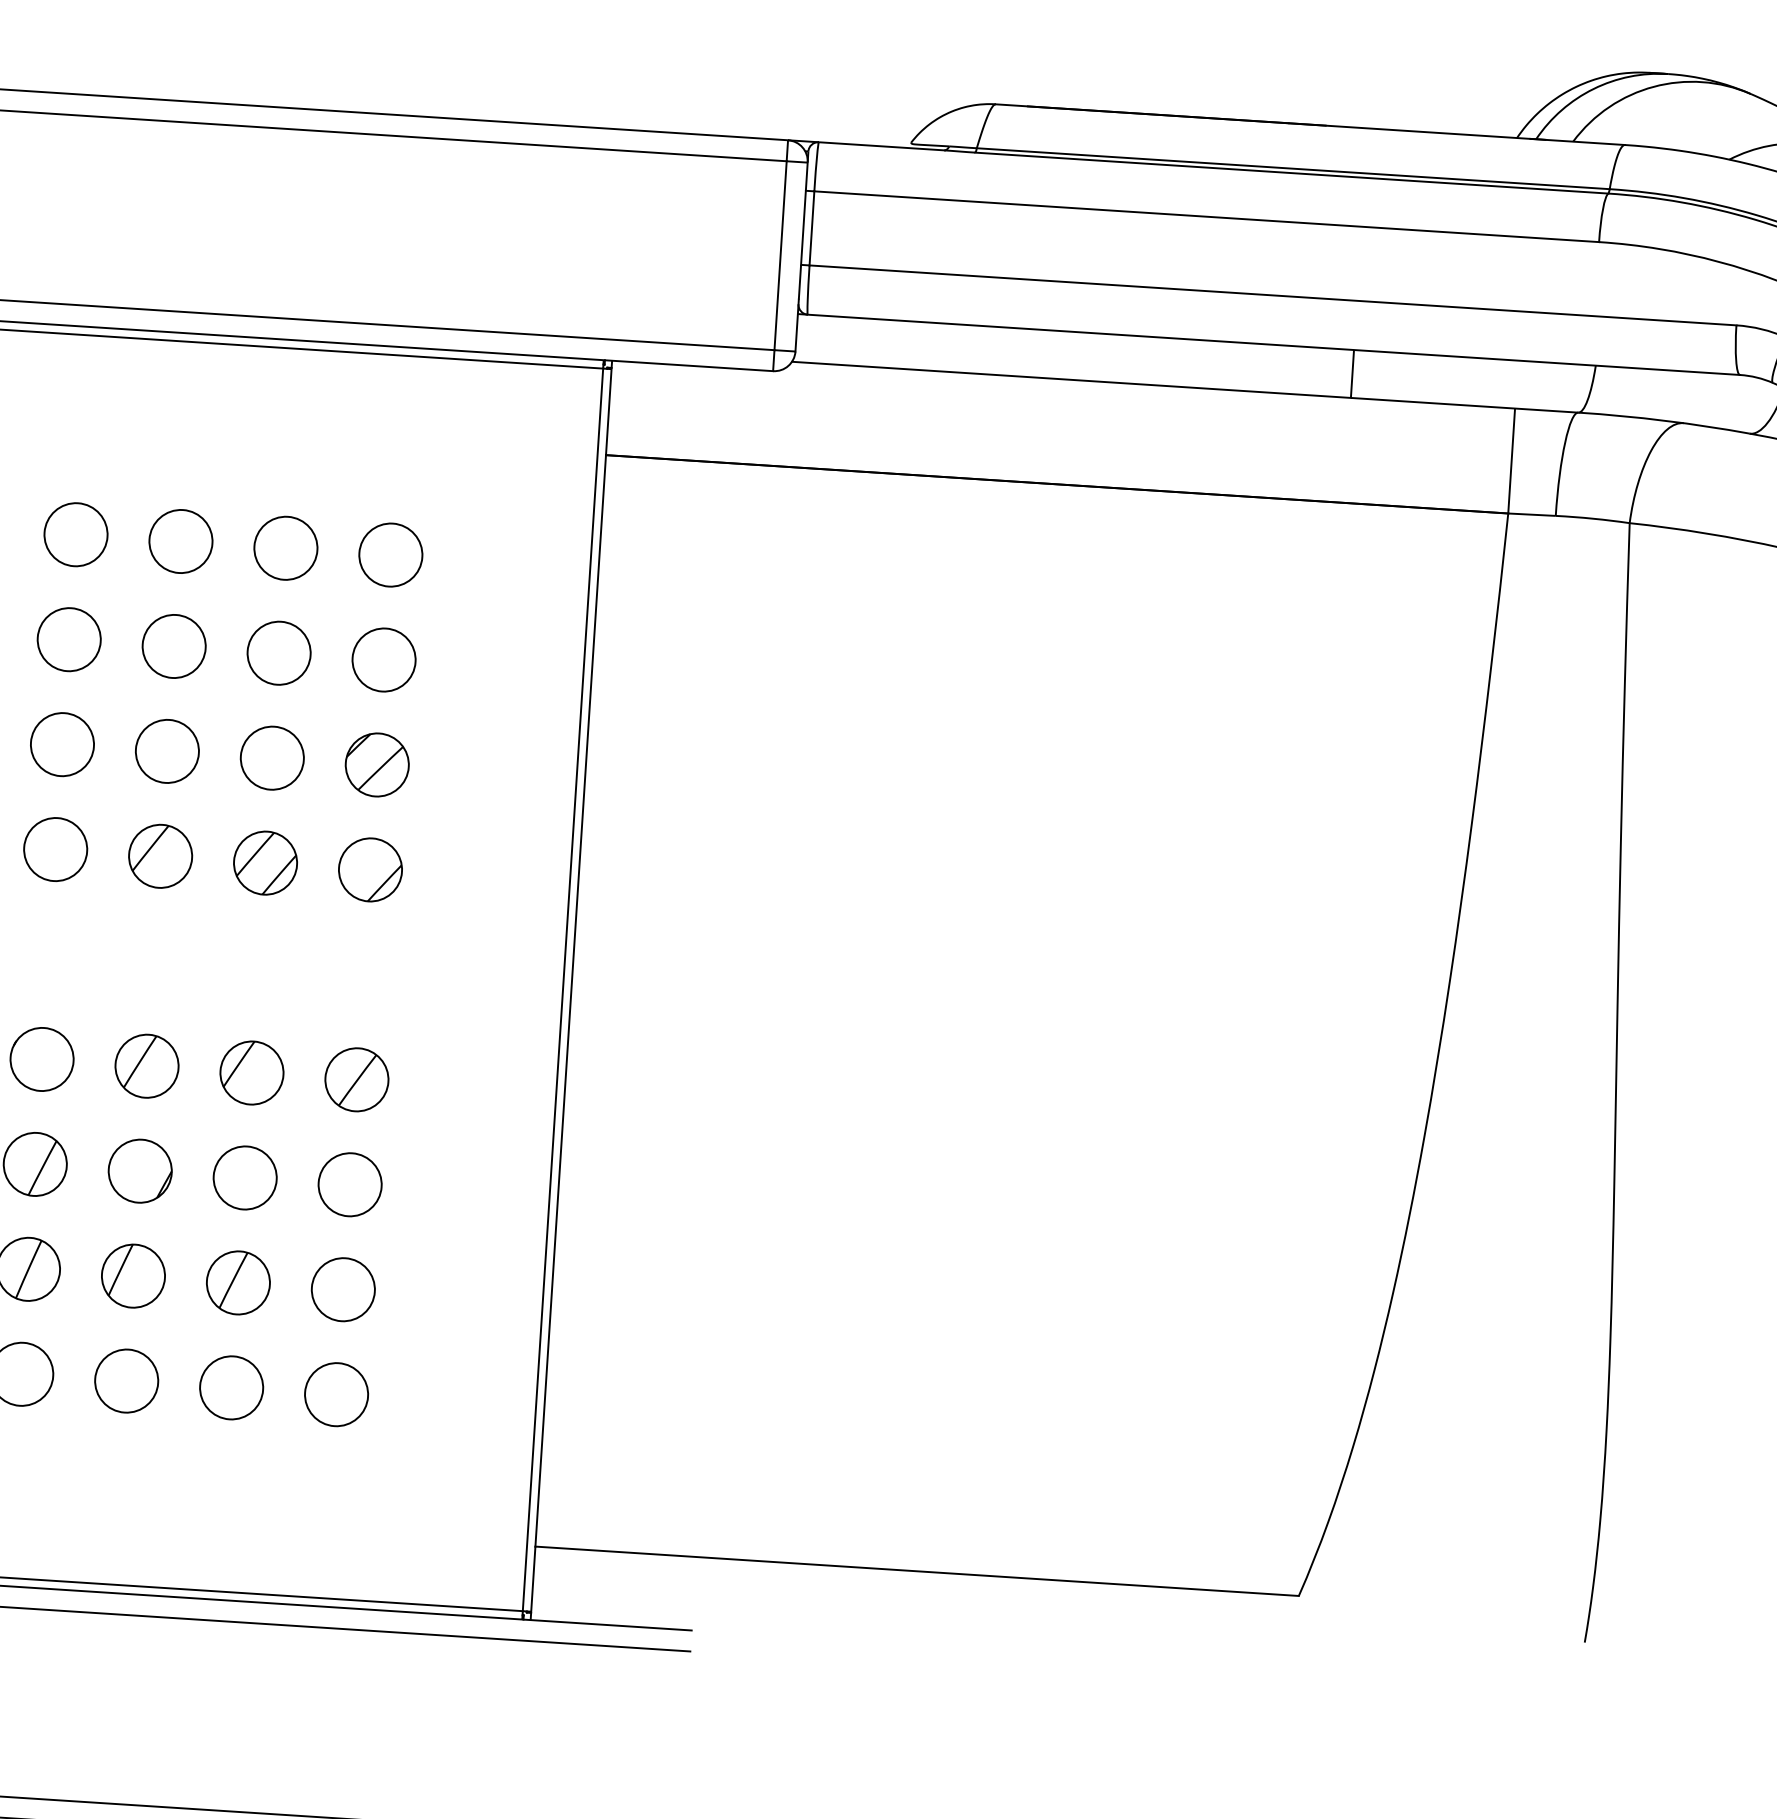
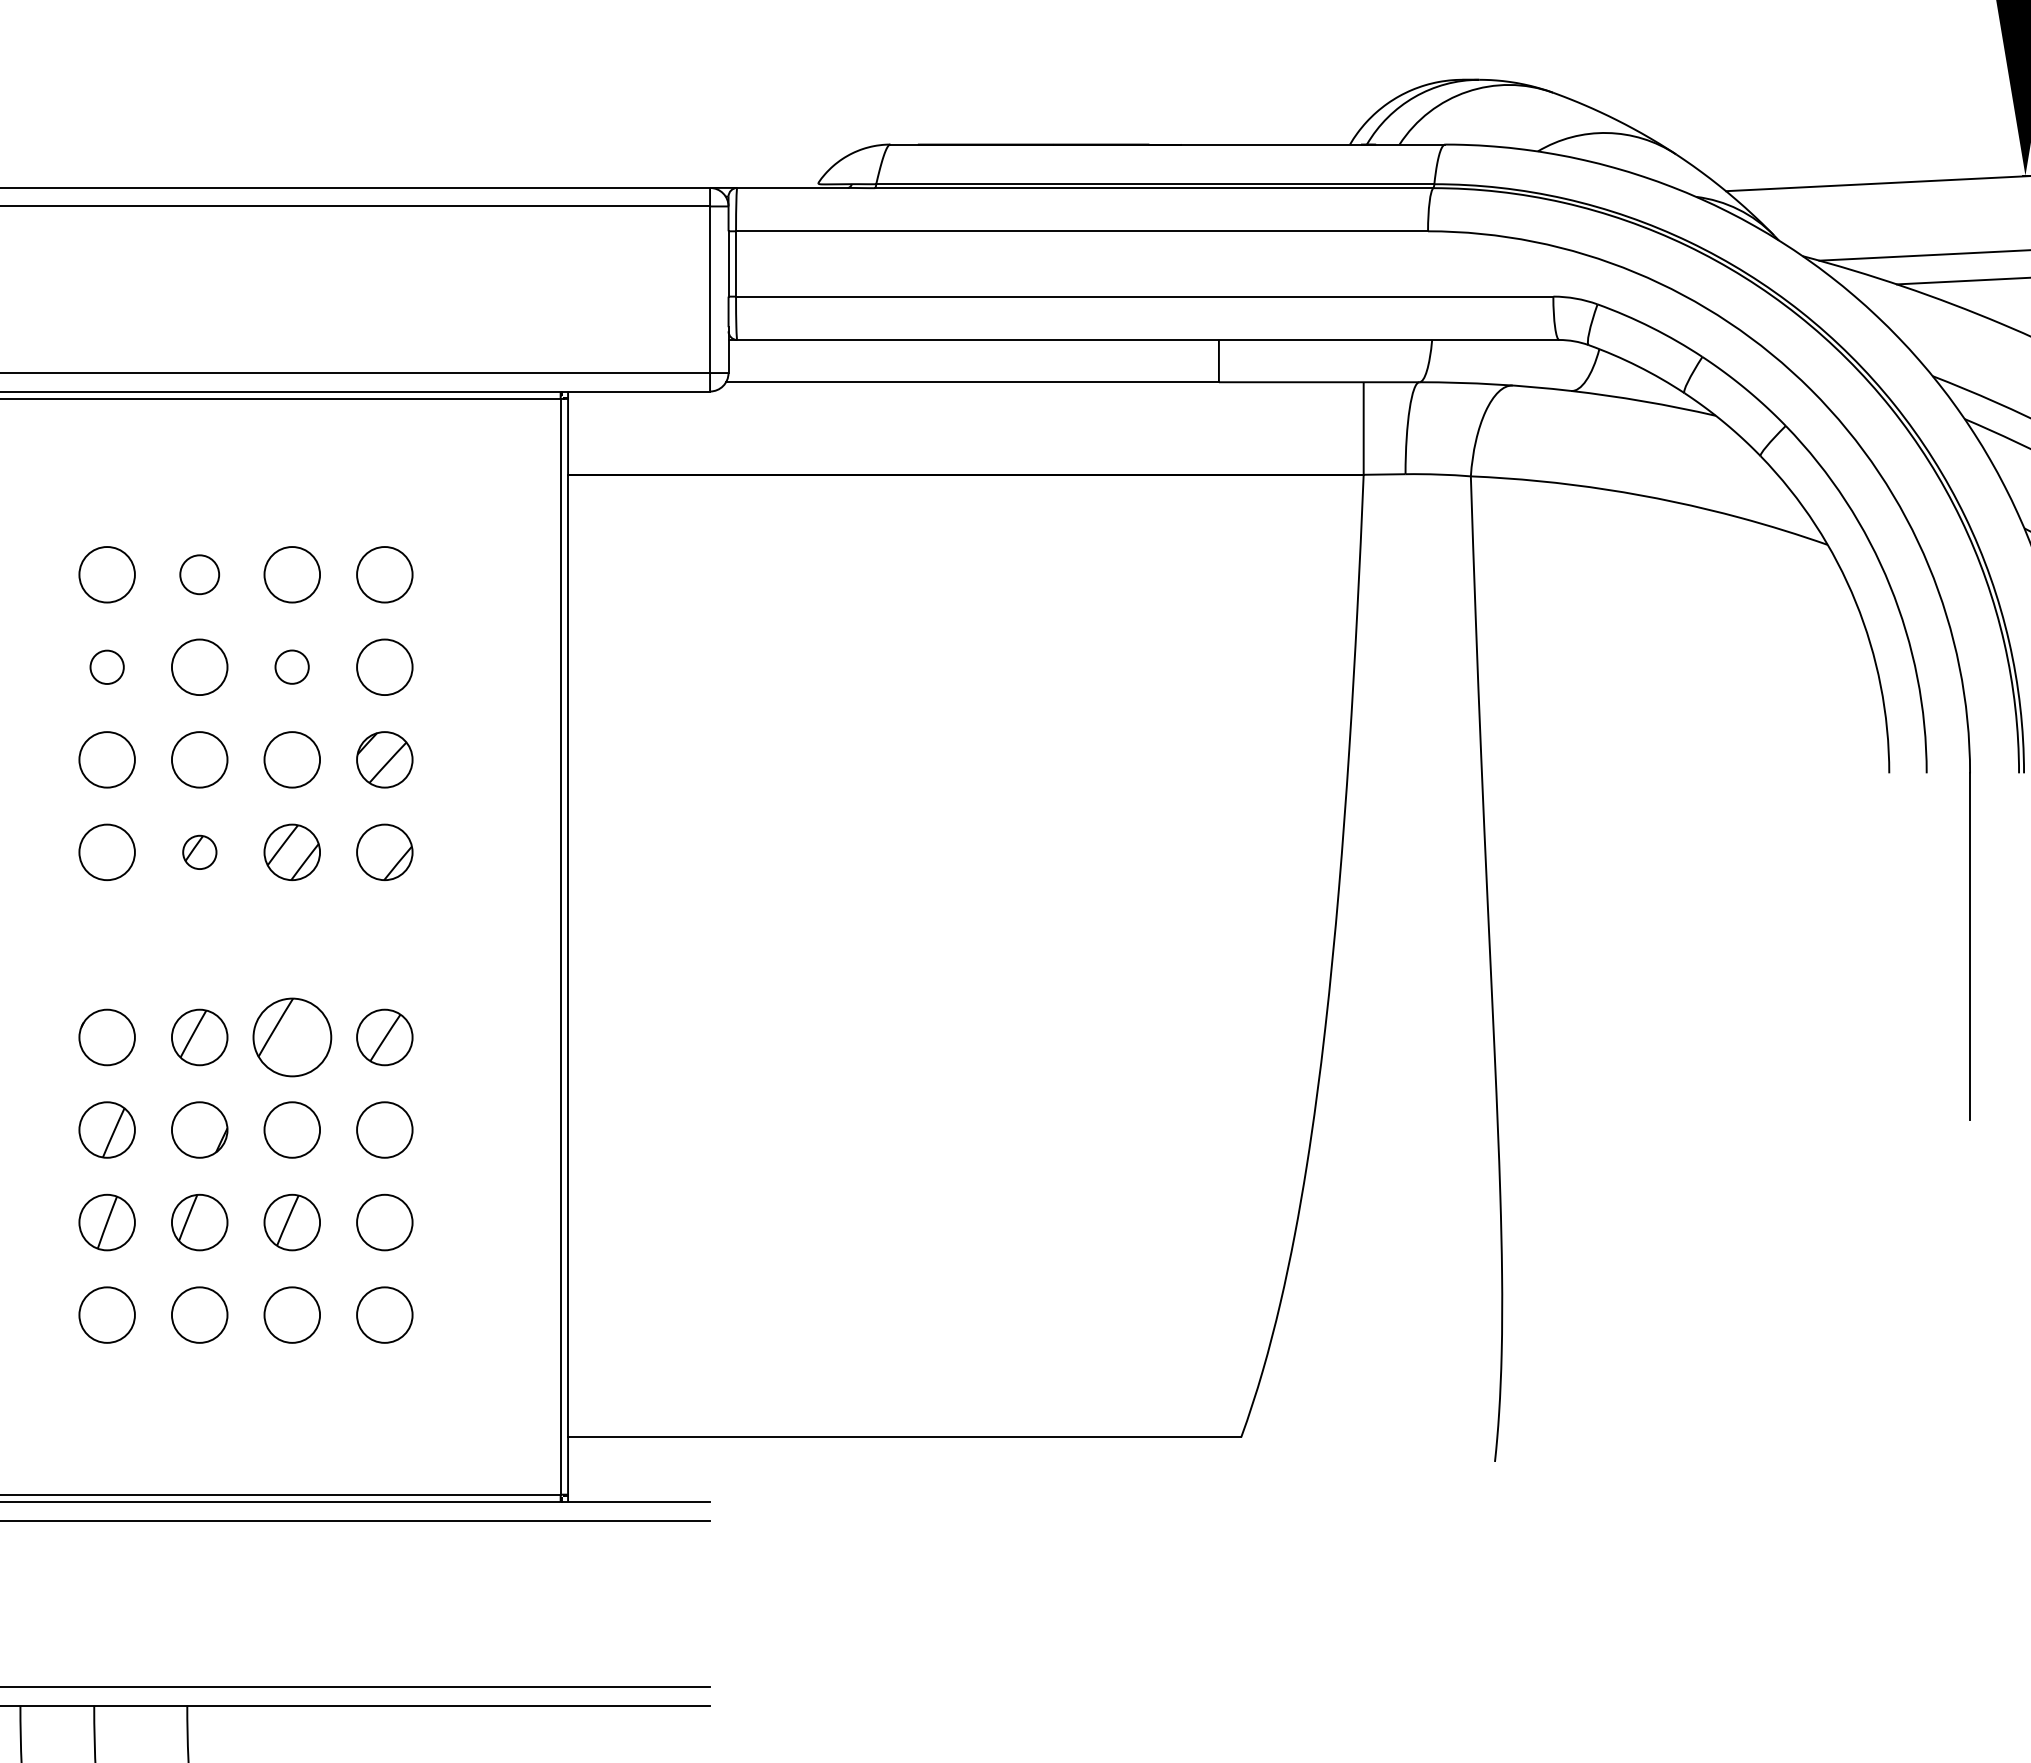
circle: (180, 541) -> (199, 574), size x0.7
circle: (68, 639) -> (106, 667), size x0.6
circle: (278, 652) -> (291, 666), size x0.6
part: (160, 856) -> (199, 852), size x0.6
part: (251, 1072) -> (291, 1037), size x1.4

